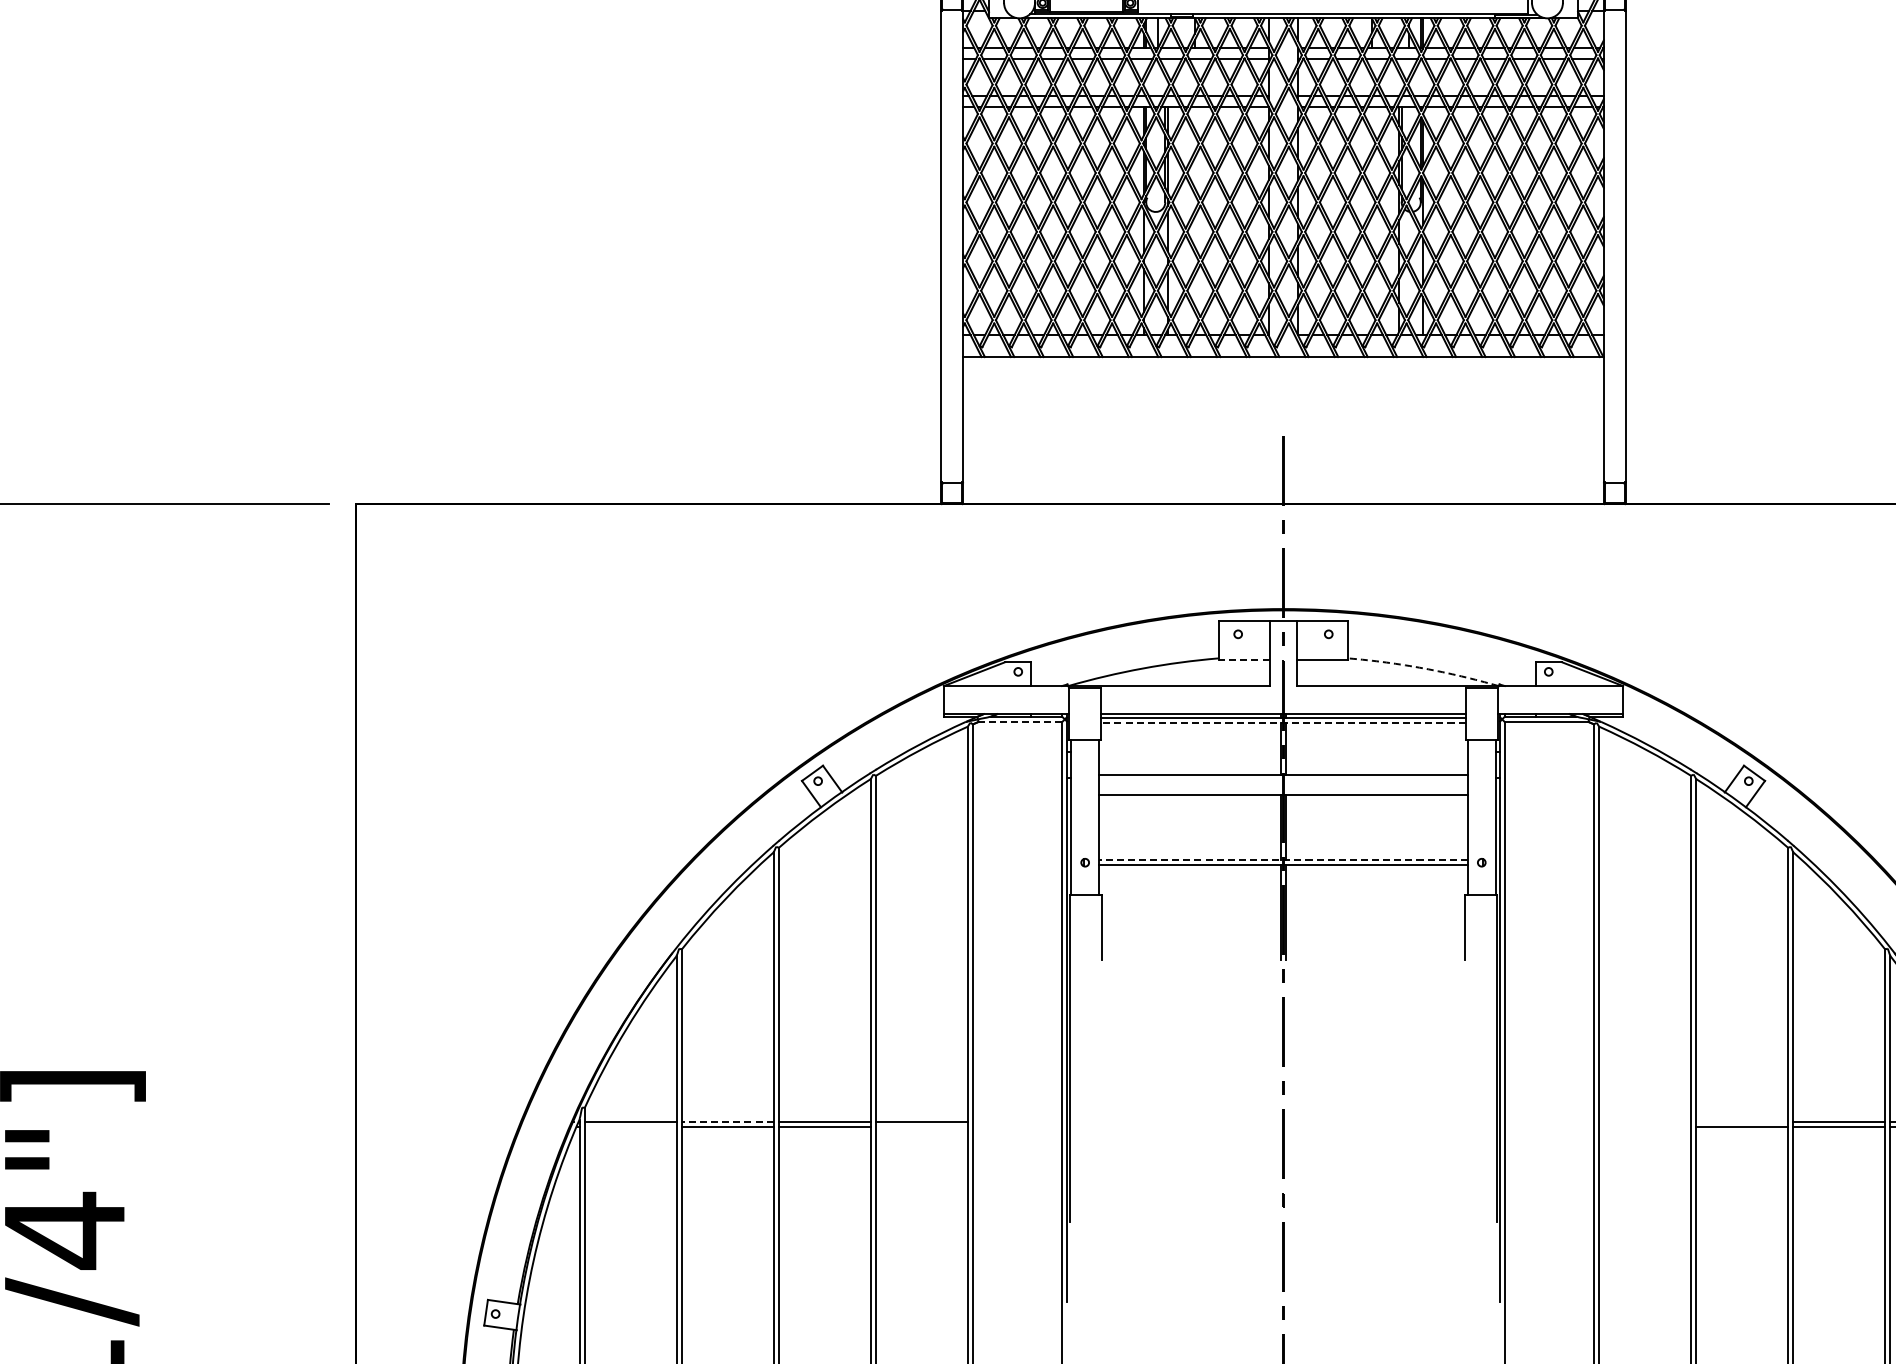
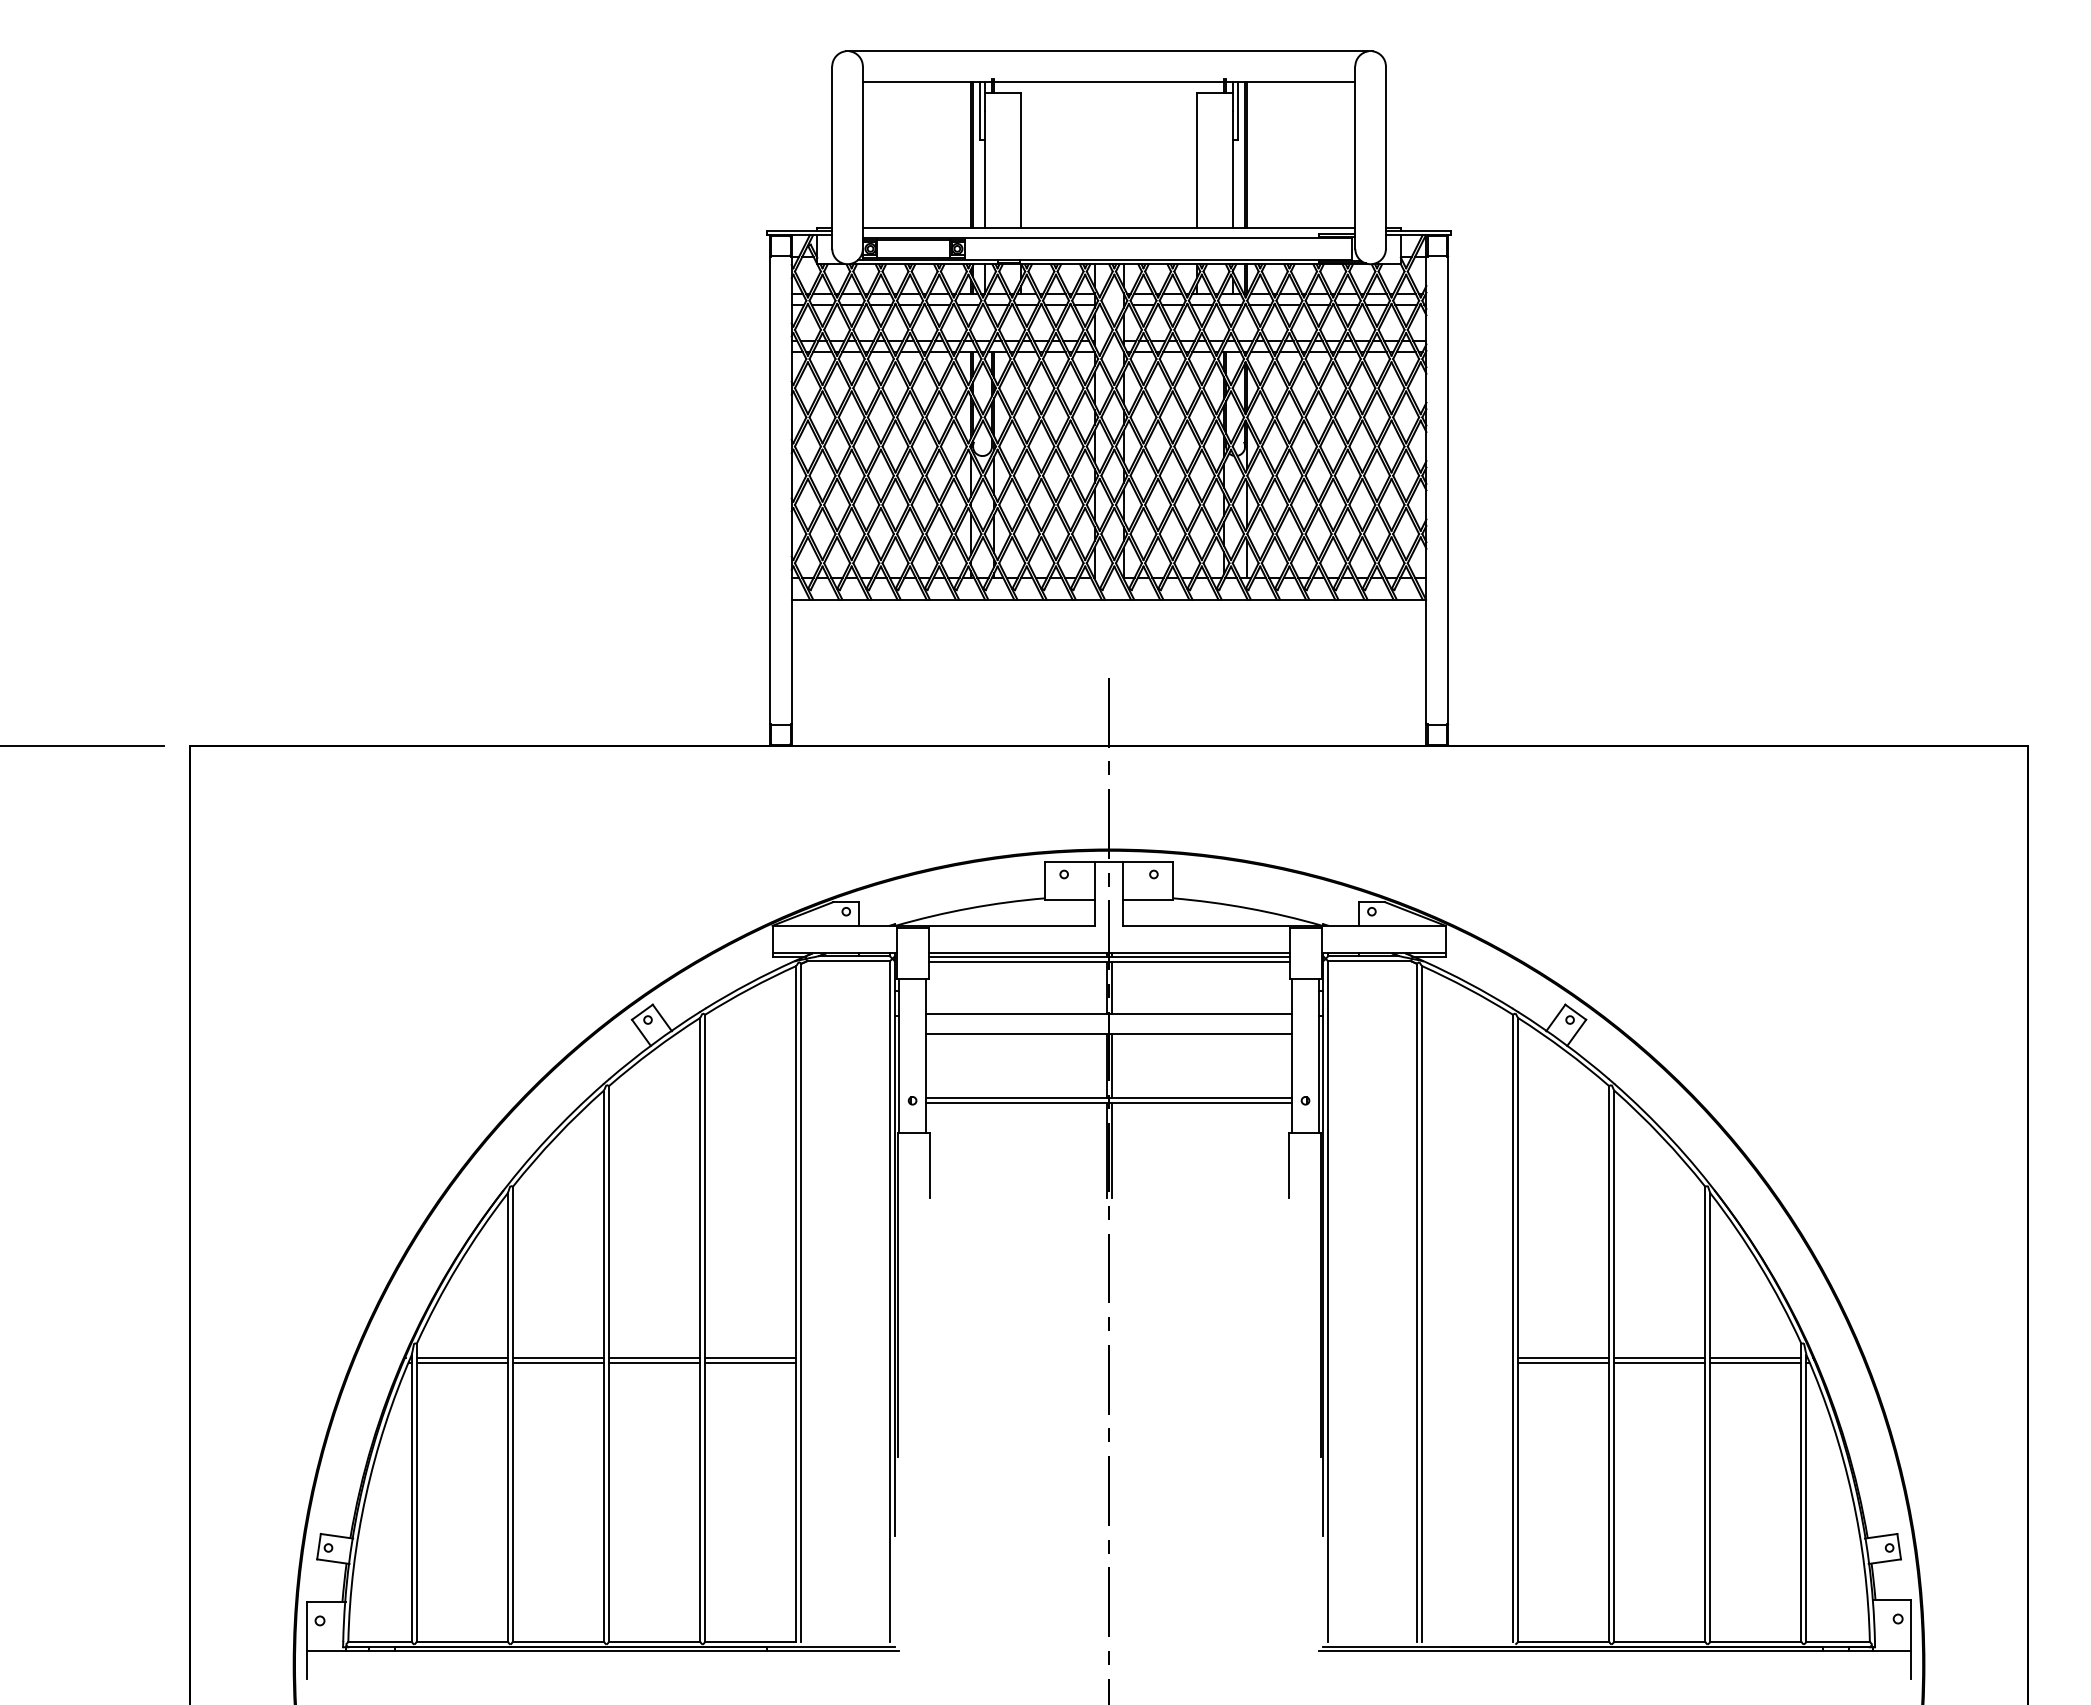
line: (1243, 660) -> (1069, 900), dashed -> solid
arc: (1424, 668) -> (1248, 908), dashed -> solid
line: (1020, 722) -> (848, 961), dashed -> solid
line: (1282, 723) -> (1108, 962), dashed -> solid
line: (1283, 860) -> (1109, 1098), dashed -> solid
line: (726, 1121) -> (557, 1357), dashed -> solid
line: (1742, 1121) -> (1563, 1357), added
line: (629, 1126) -> (461, 1362), added
line: (921, 1126) -> (750, 1362), added

